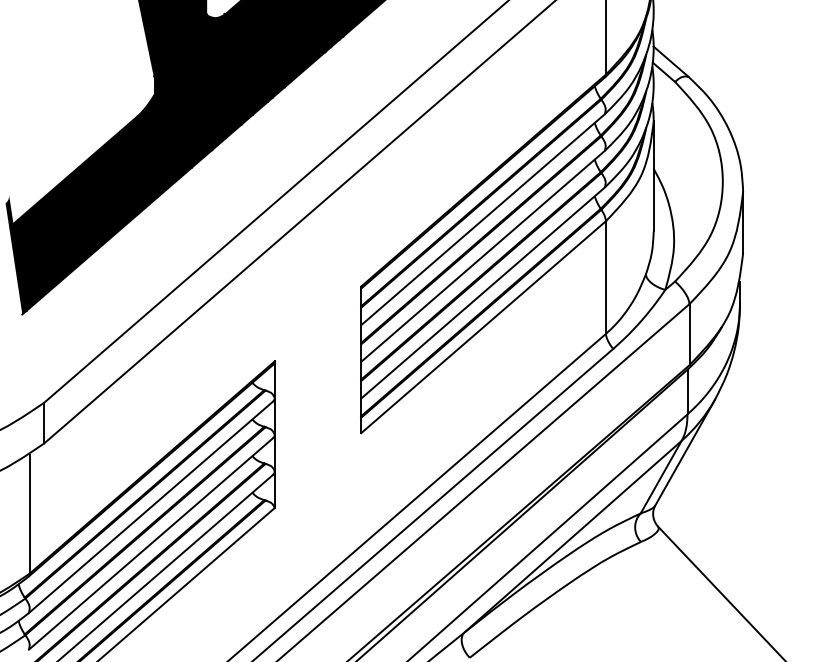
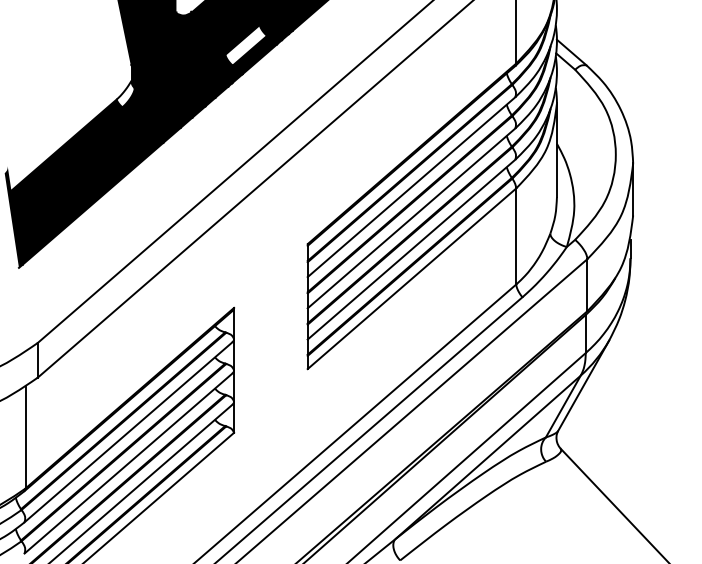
fill: (289, 52) -> (246, 44), removed
fill: (147, 109) -> (125, 93), removed

